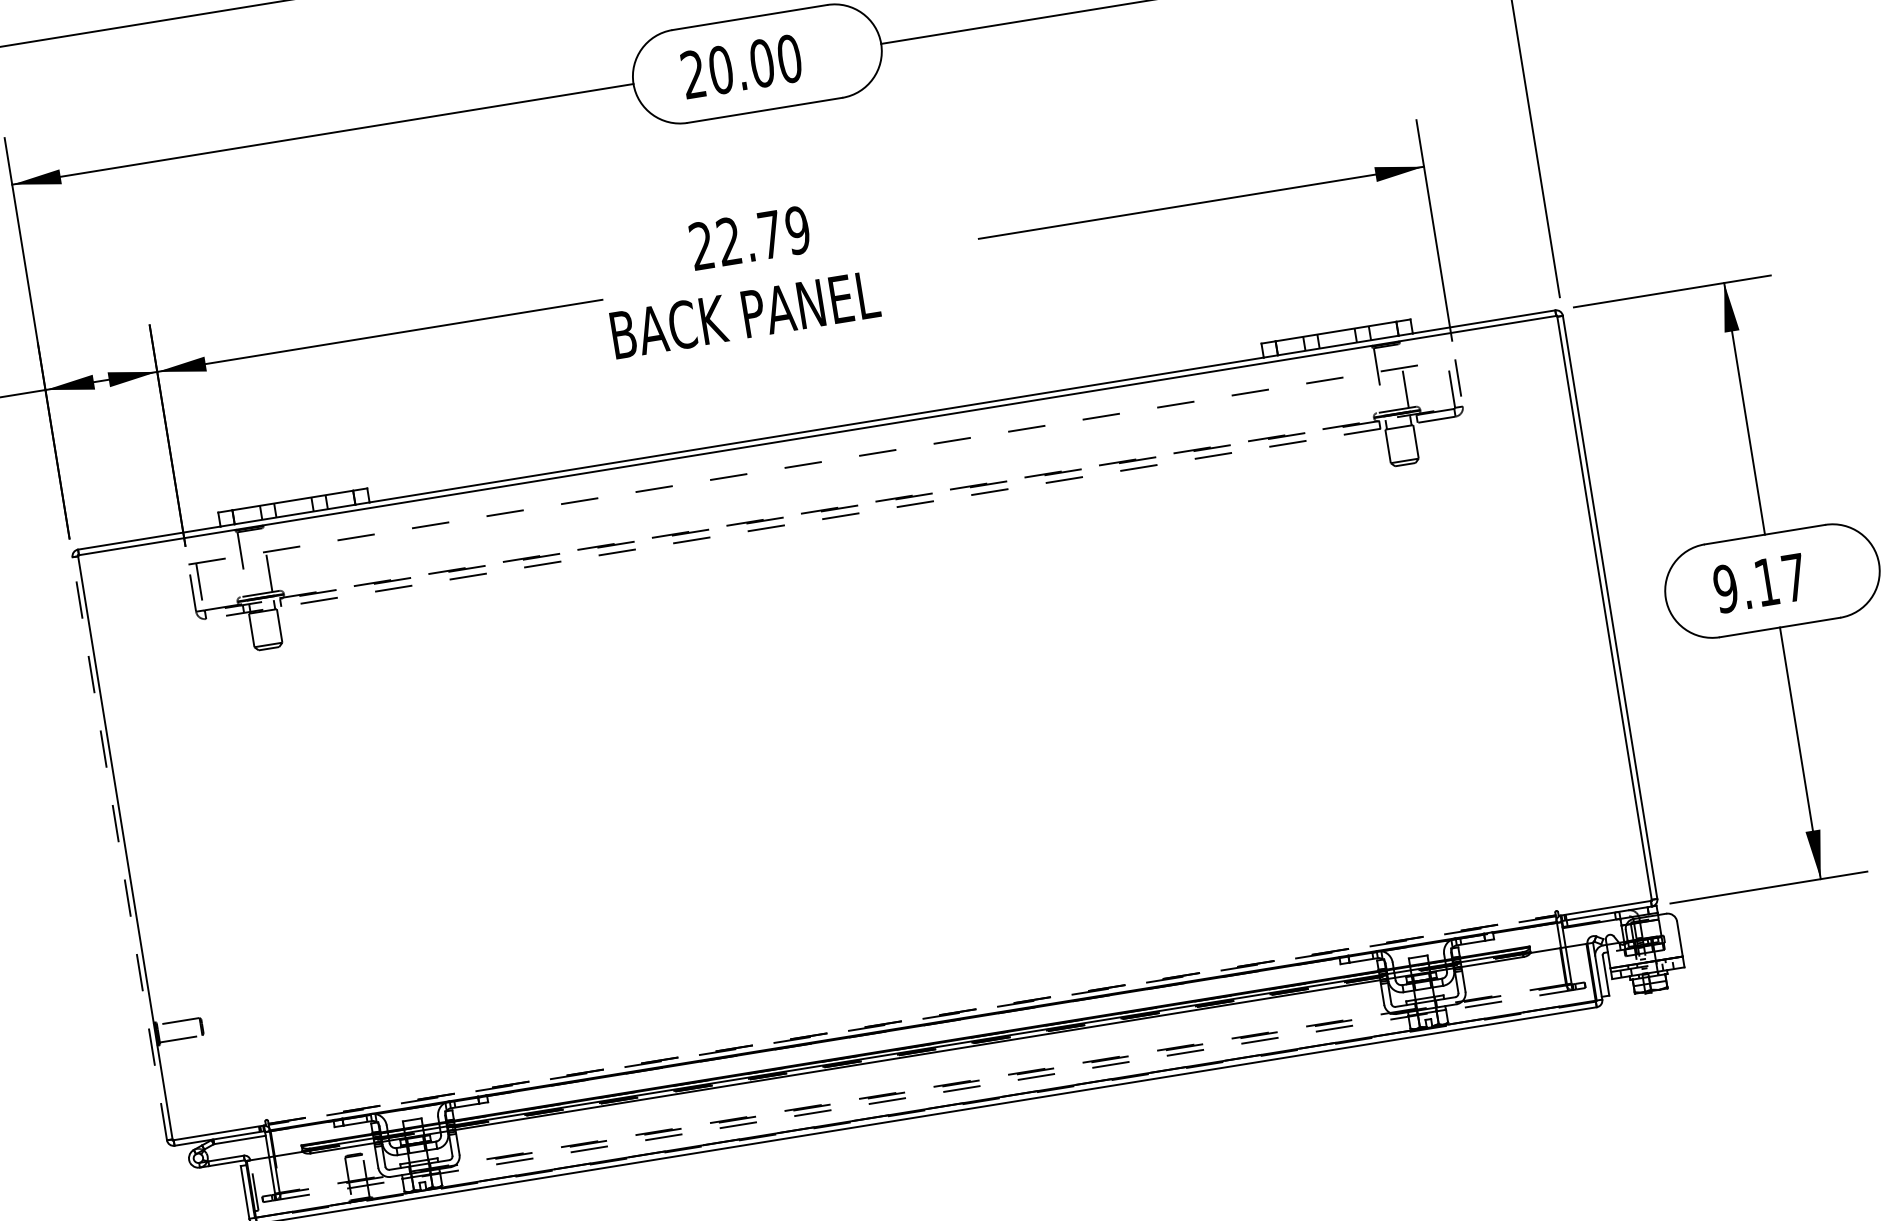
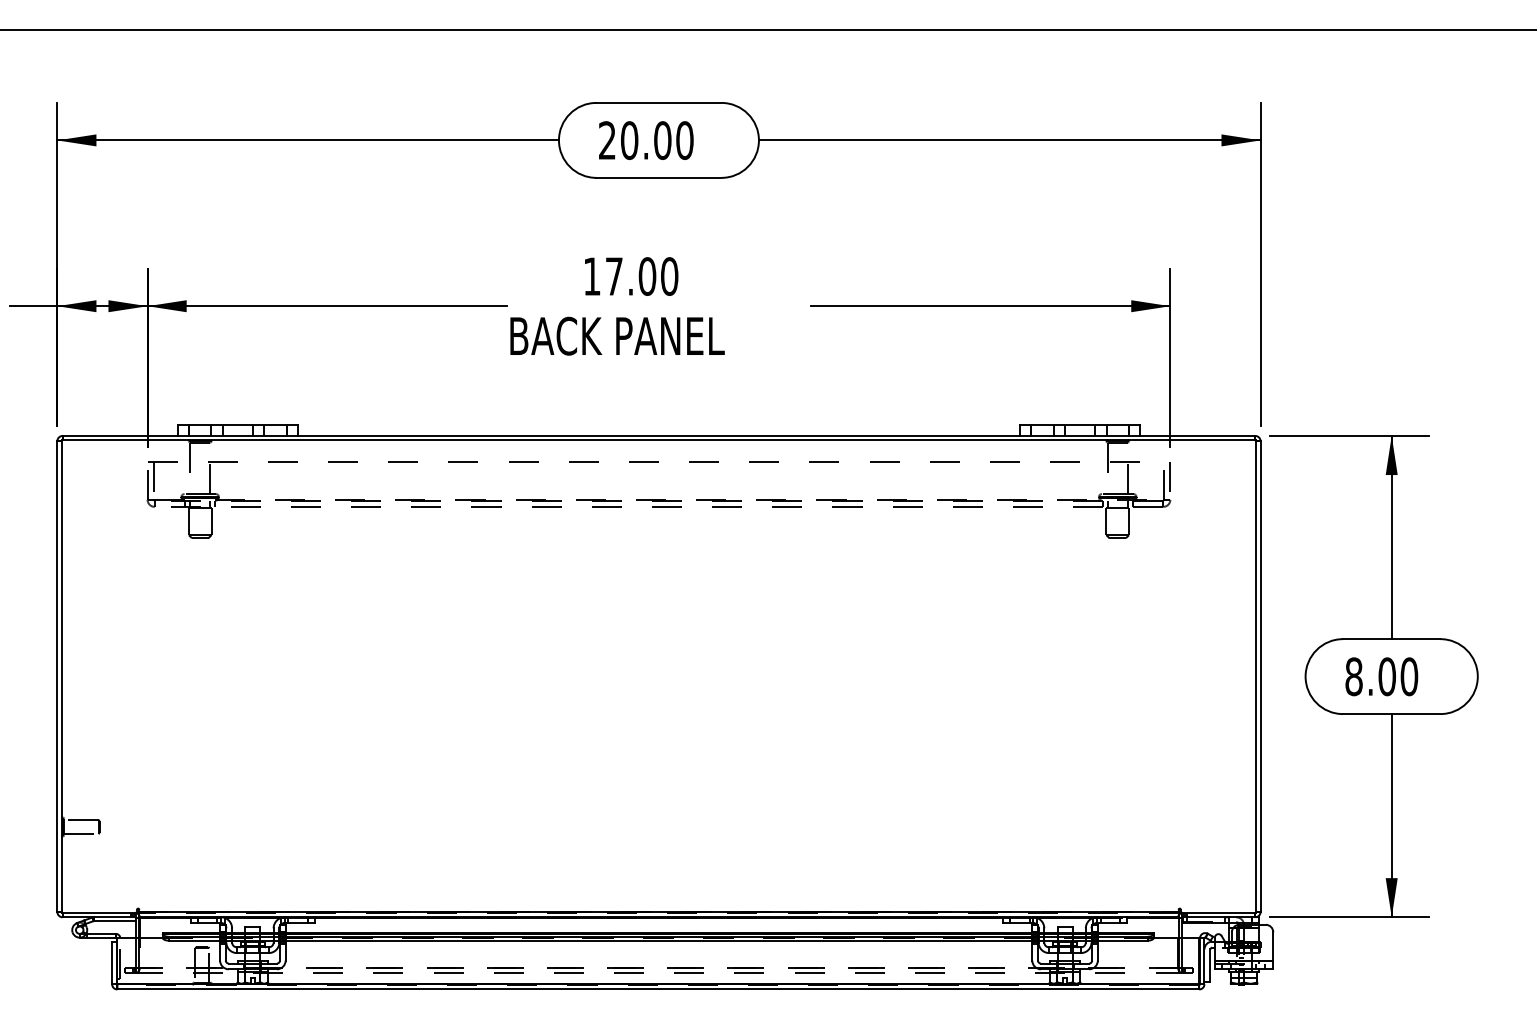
text: (749, 238) -> (630, 276), 22.79 -> 17.00
text: (1759, 583) -> (1381, 676), 9.17 -> 8.00
line: (119, 848) -> (57, 676), dashed -> solid
line: (911, 1019) -> (658, 911), dashed -> solid

